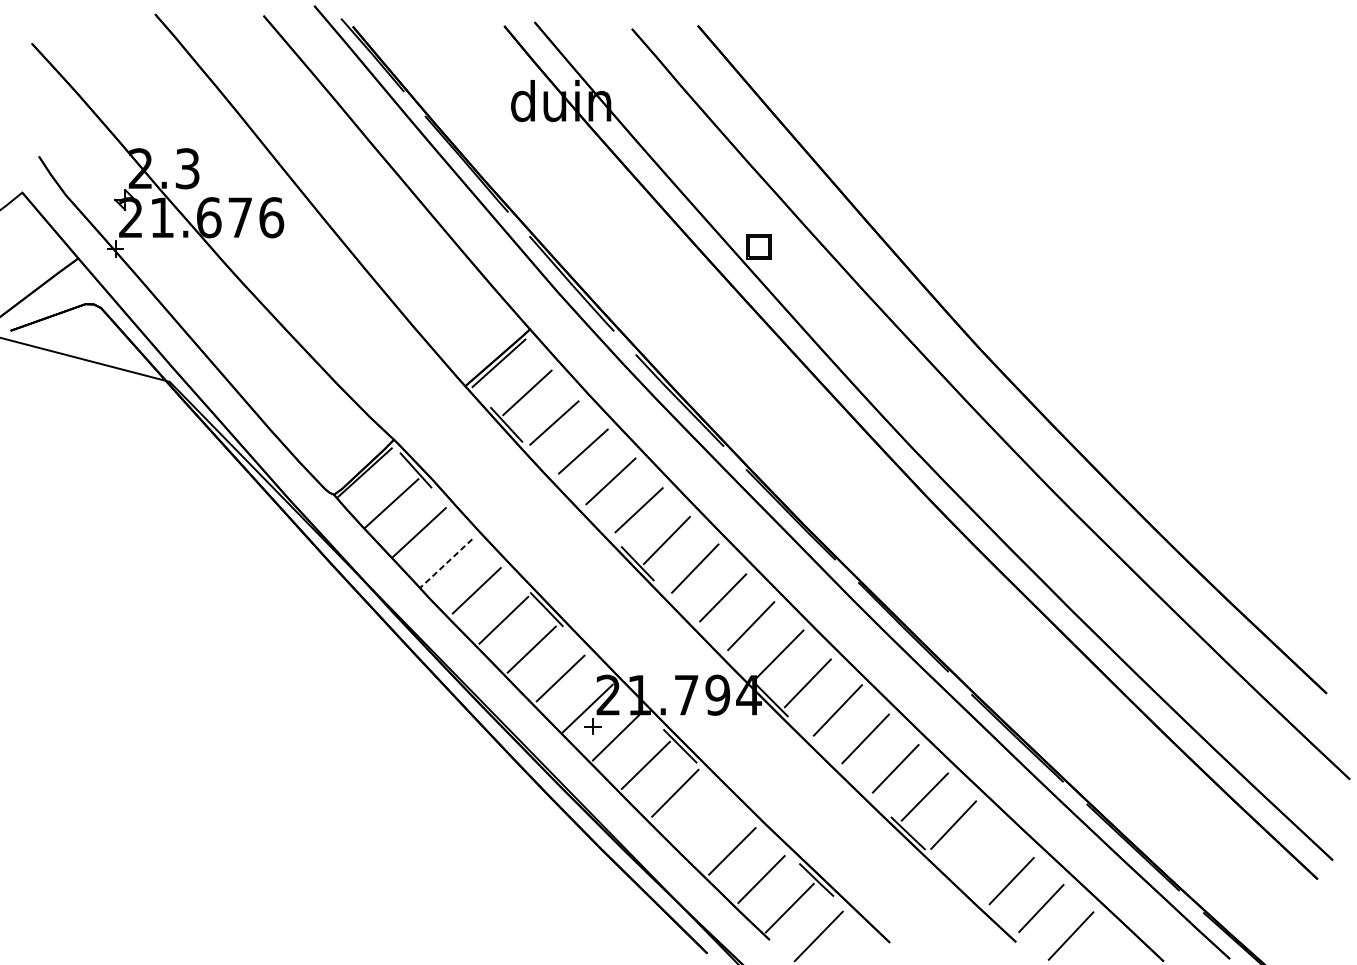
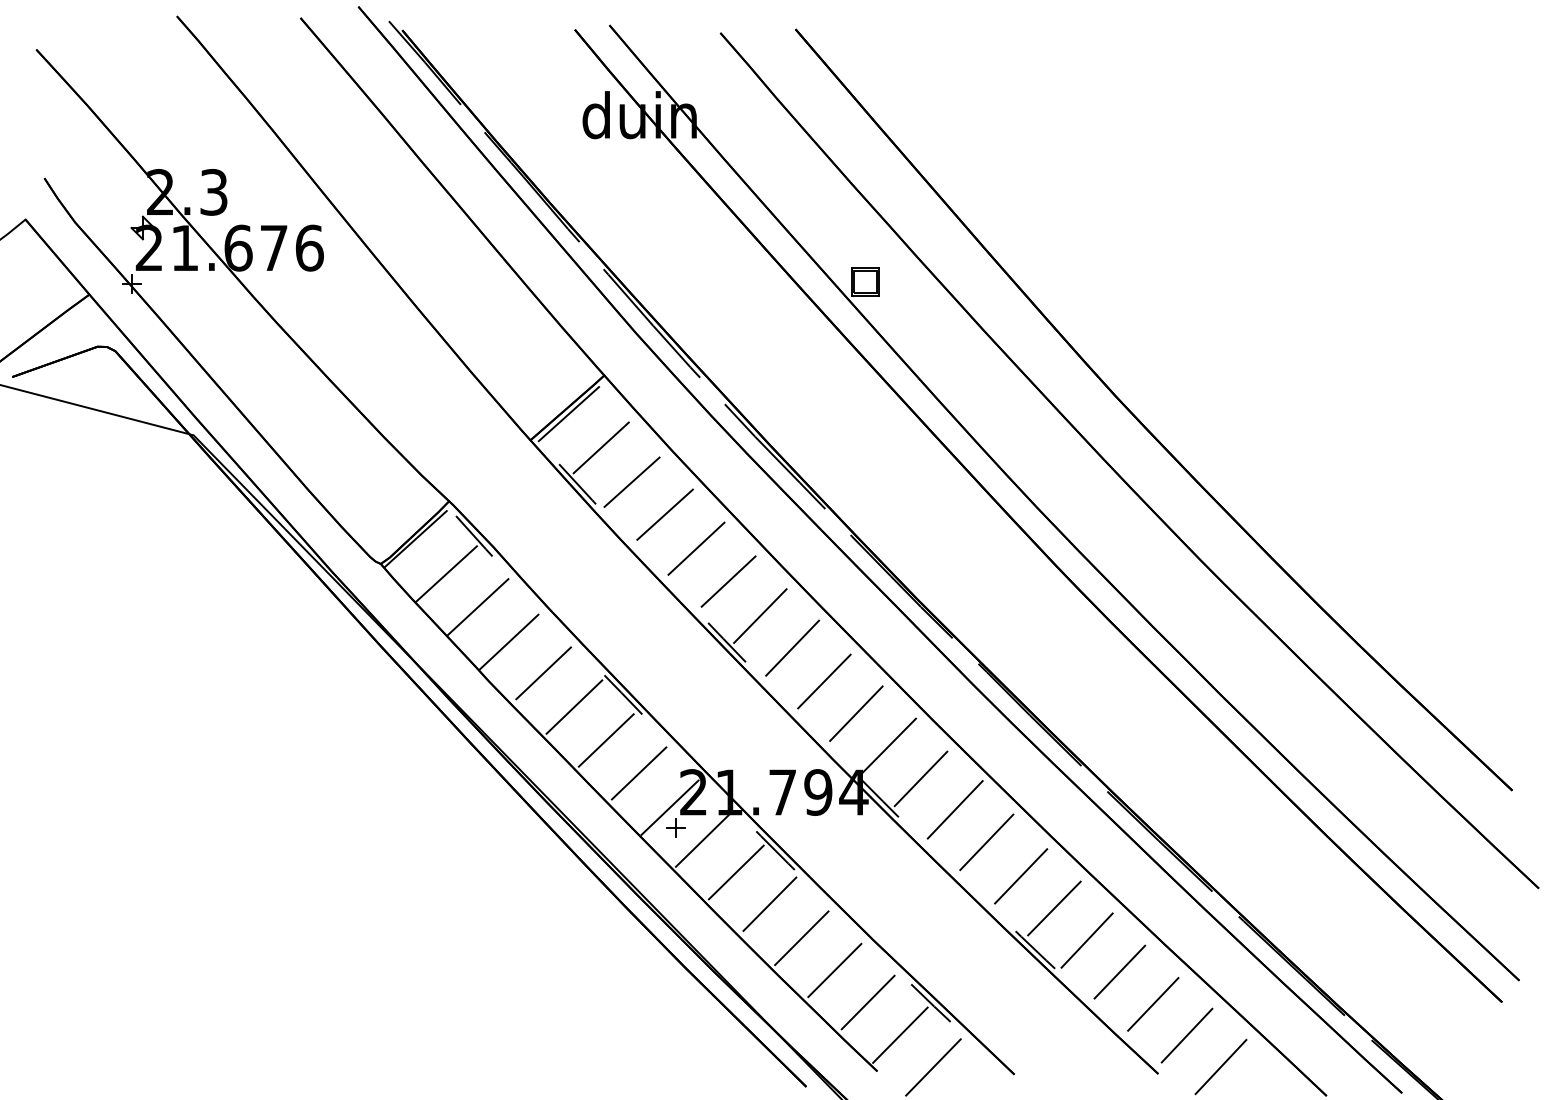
line: (446, 563) -> (508, 642), dashed -> solid
line: (703, 823) -> (801, 938), added
line: (982, 852) -> (1119, 971), added

